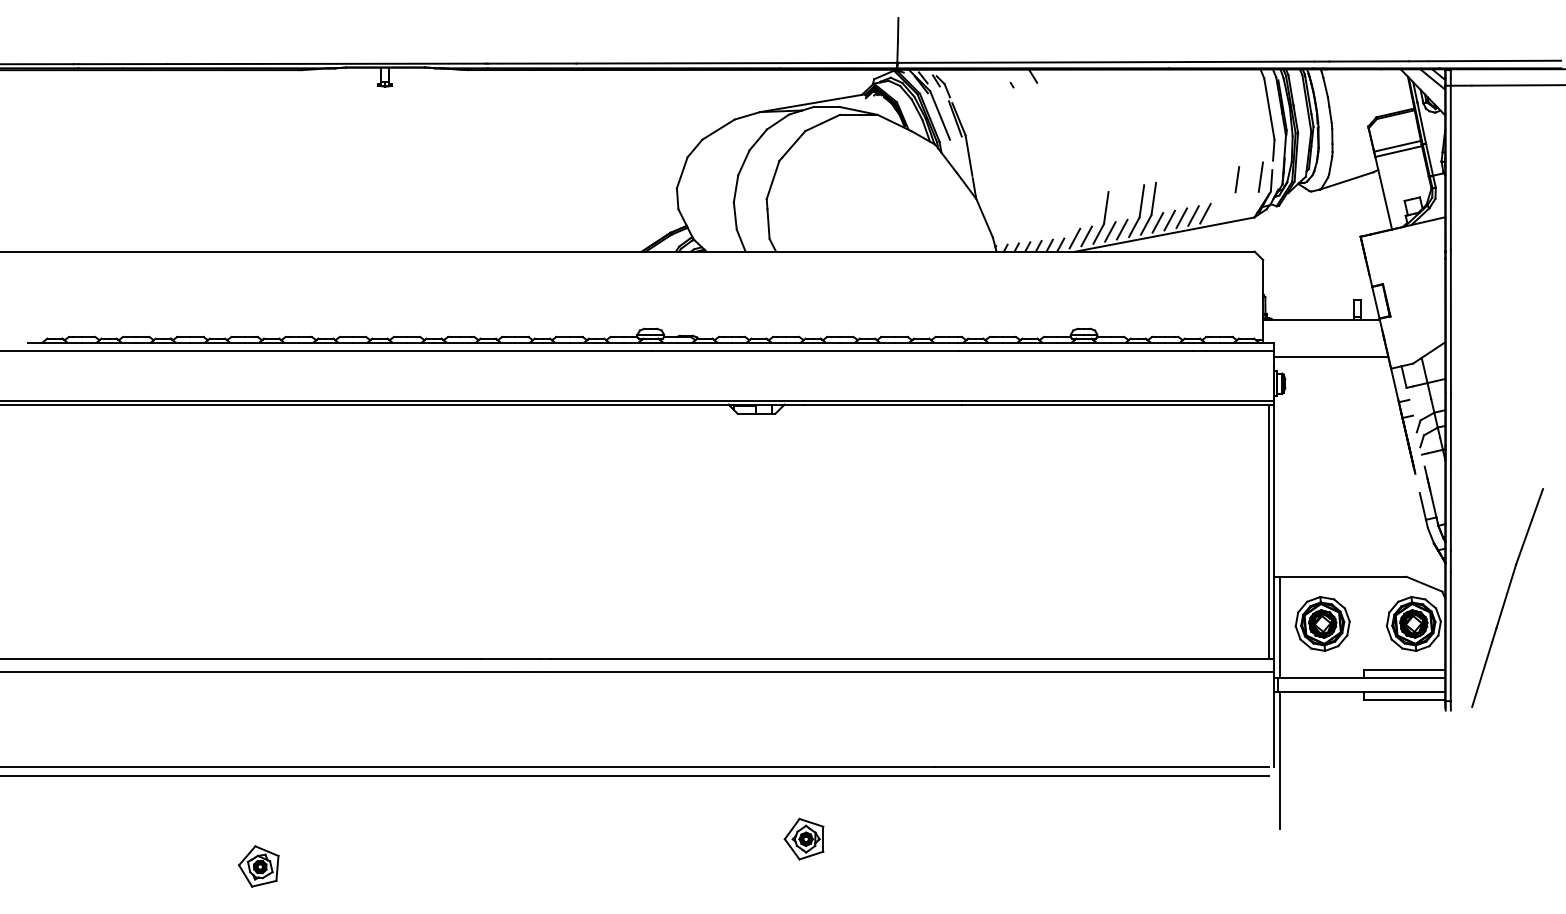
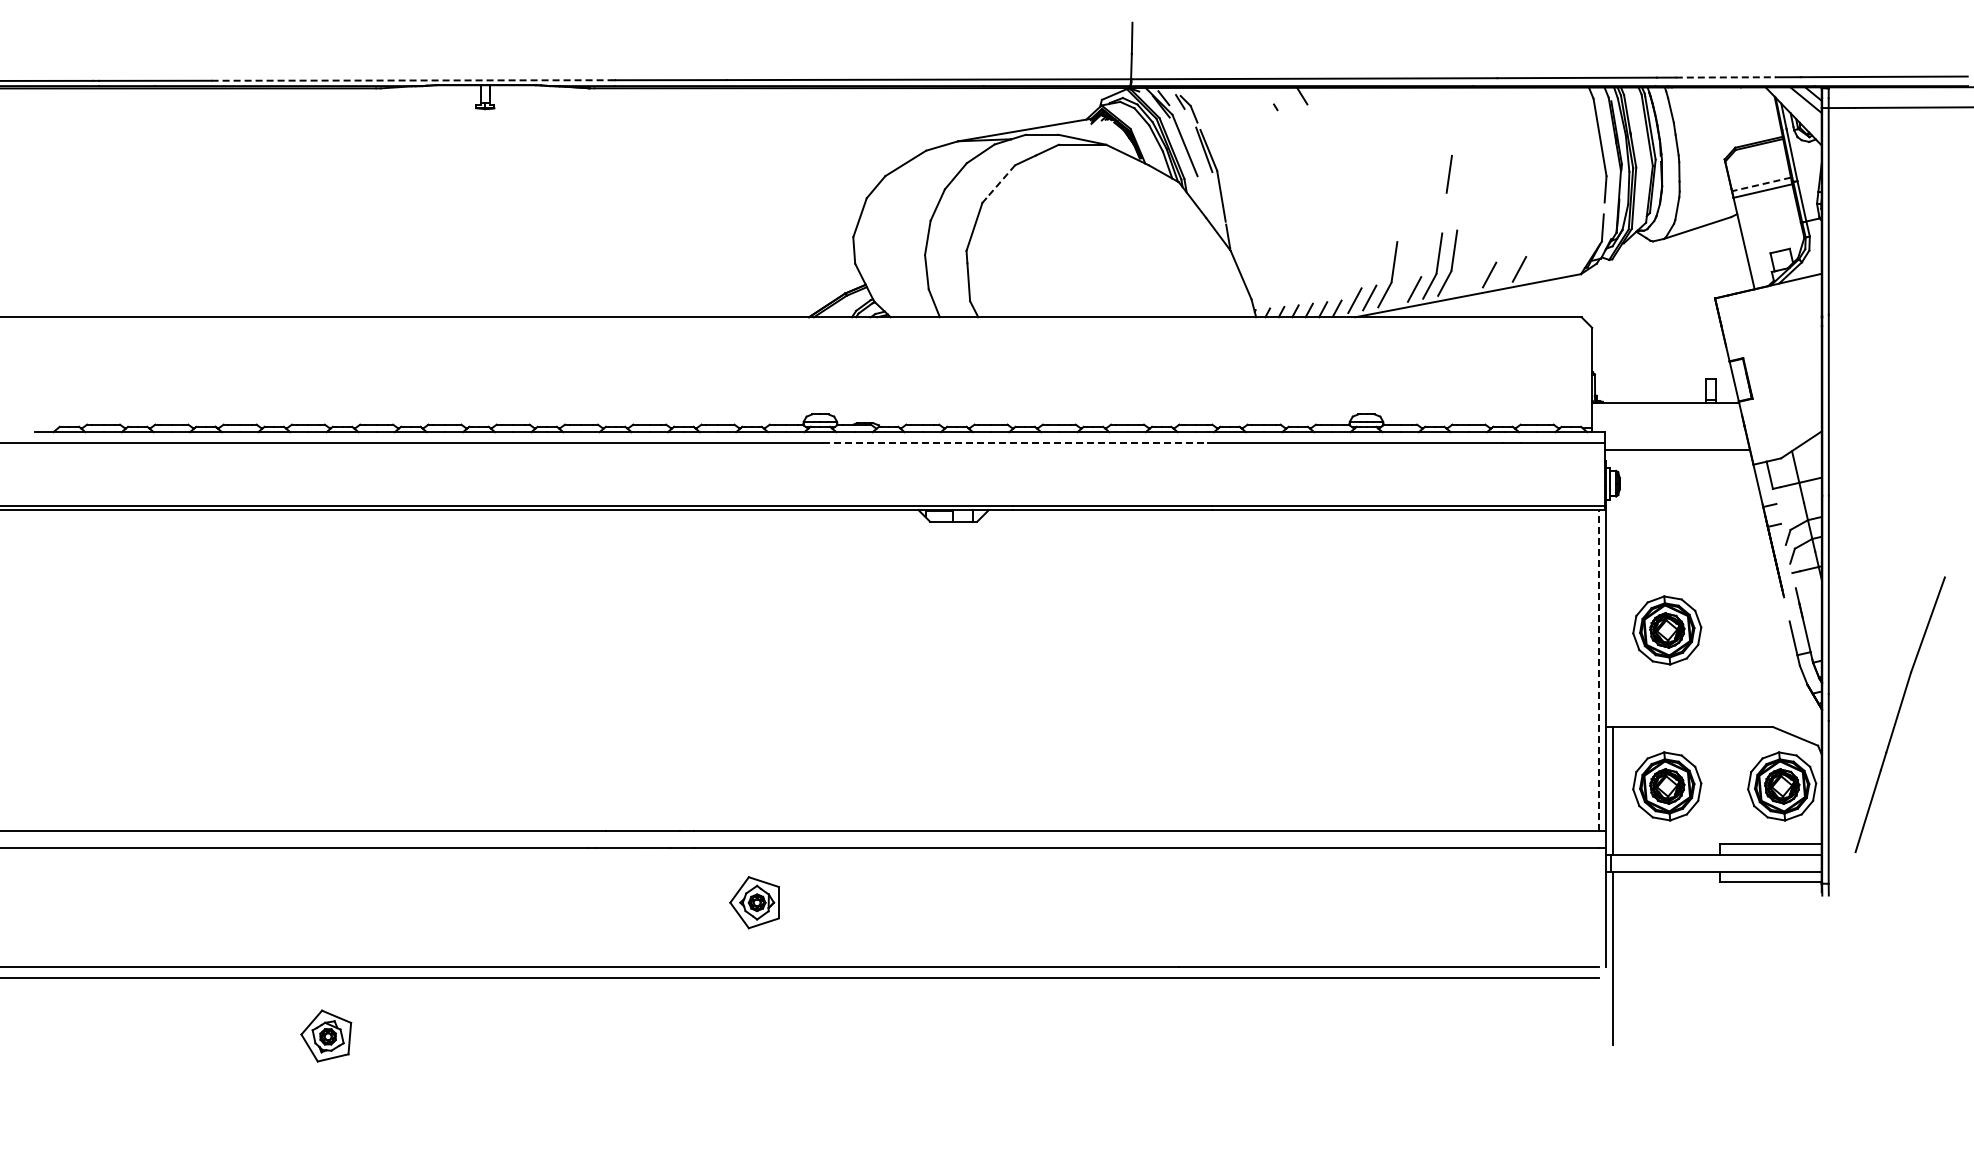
line: (1368, 61) -> (1725, 77), solid -> dashed
line: (327, 63) -> (412, 80), solid -> dashed
line: (793, 144) -> (1000, 182), solid -> dashed
line: (1397, 146) -> (1761, 184), solid -> dashed
line: (1260, 176) -> (1448, 173), moved
line: (1237, 179) -> (1559, 226), removed
line: (1193, 215) -> (1504, 271), removed
line: (1169, 220) -> (1474, 277), removed
line: (1157, 222) -> (1459, 280), removed
line: (1110, 231) -> (1399, 291), removed
line: (805, 351) -> (1015, 442), solid -> dashed
part: (1322, 500) -> (1667, 630), added
line: (1268, 531) -> (1599, 670), solid -> dashed
part: (1506, 597) -> (1899, 714), moved
part: (804, 839) -> (754, 902), moved
part: (258, 865) -> (326, 1035), moved

